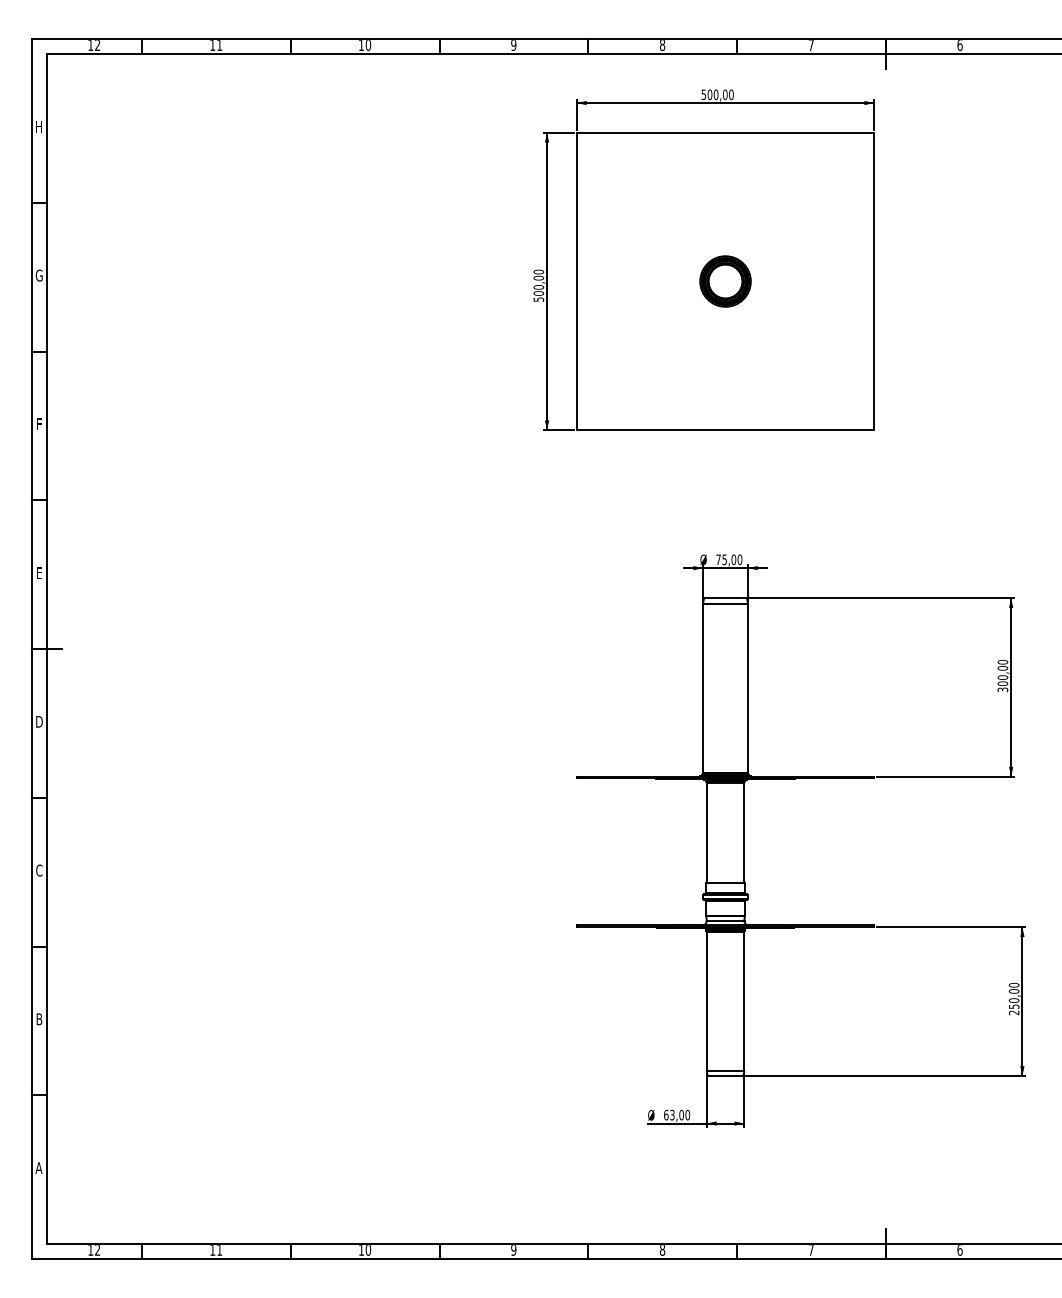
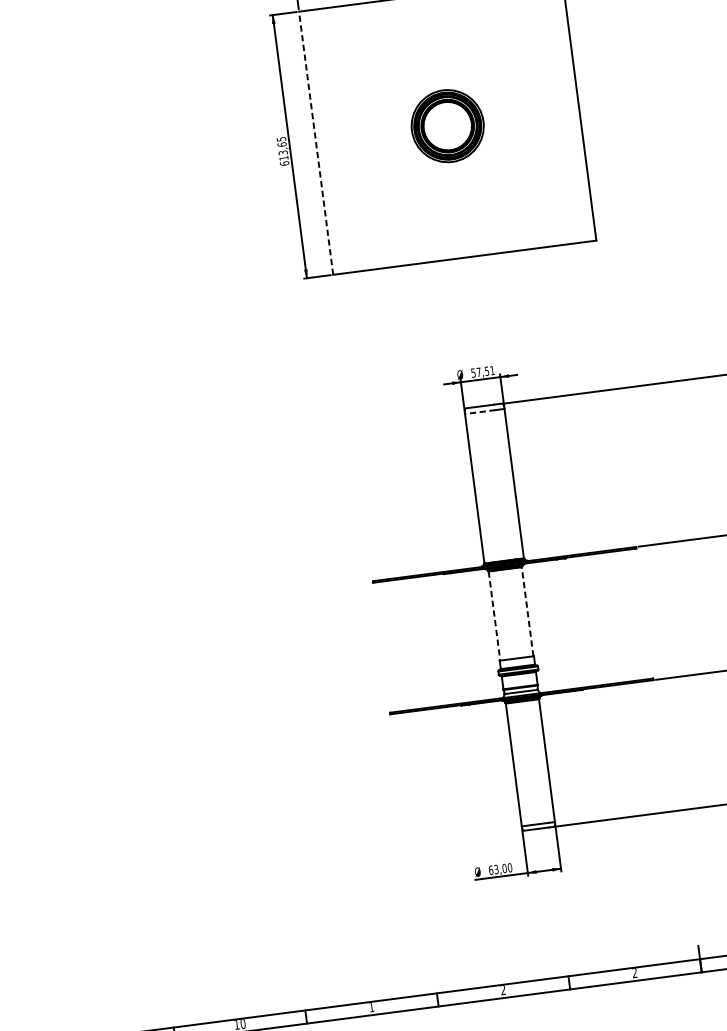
line: (576, 281) -> (315, 143), solid -> dashed
part: (725, 281) -> (447, 126), size x1.6
text: (538, 285) -> (282, 151), 500,00 -> 613,65
text: (729, 559) -> (483, 371), 75,00 -> 57,51
line: (720, 604) -> (480, 412), solid -> dashed
line: (744, 832) -> (527, 611), solid -> dashed
line: (706, 833) -> (494, 616), solid -> dashed
text: (513, 1250) -> (371, 1007), 9 -> 1
text: (662, 1250) -> (503, 990), 8 -> 2
text: (810, 1250) -> (634, 973), 7 -> 2

